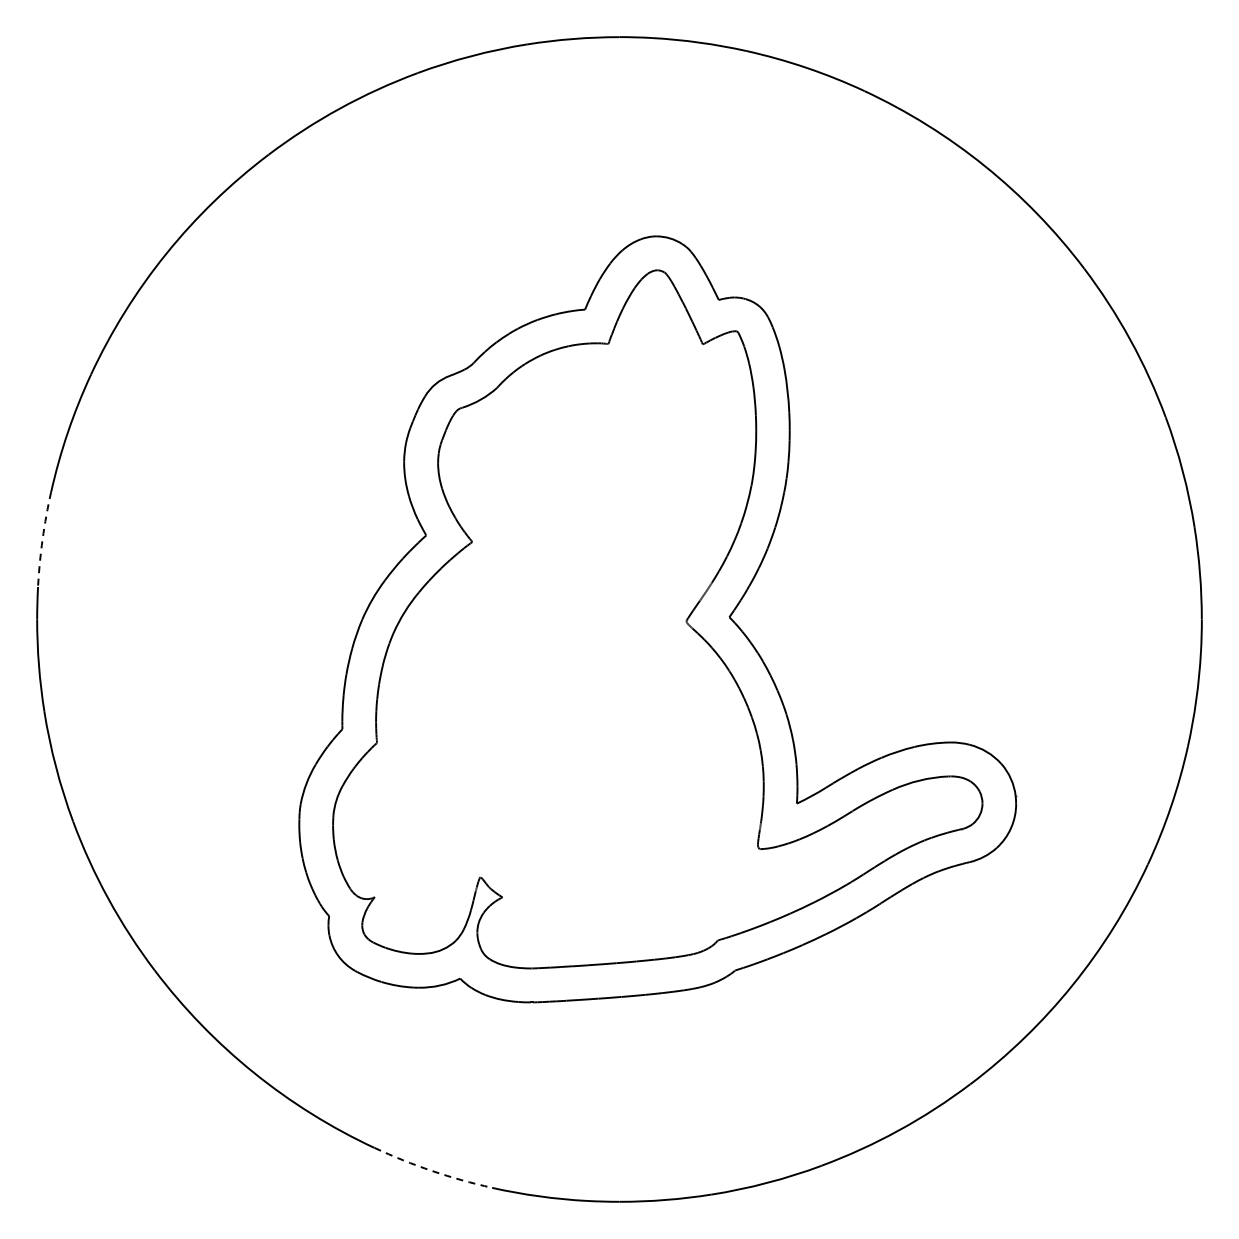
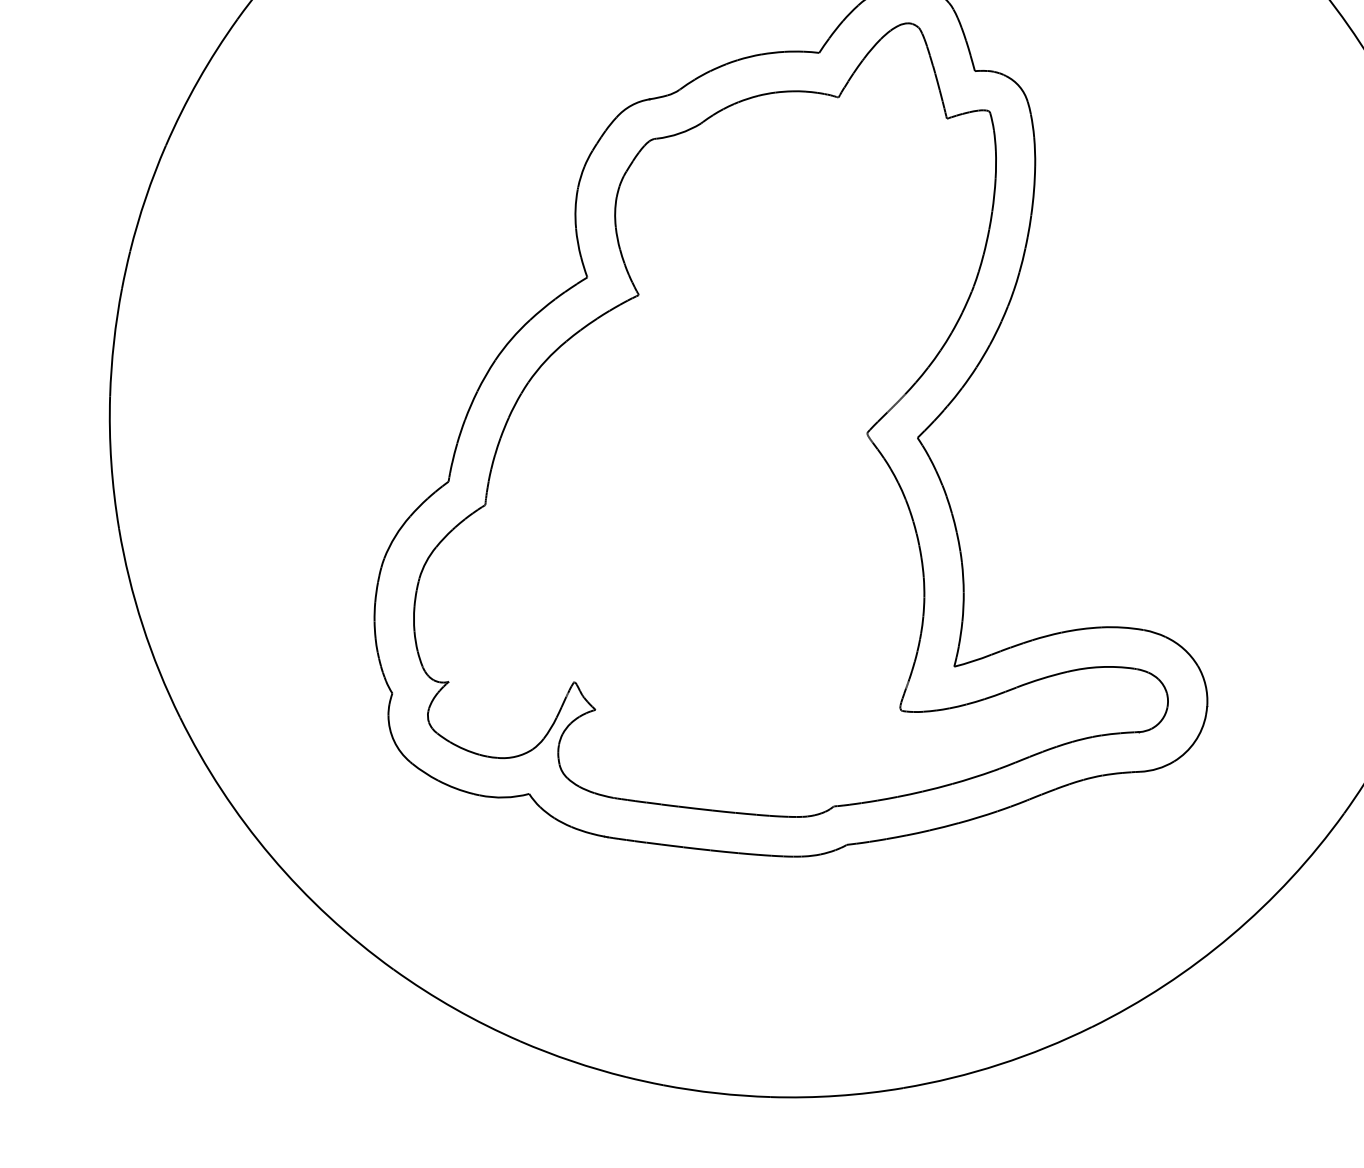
arc: (42, 539) -> (145, 198), dashed -> solid
arc: (432, 1171) -> (455, 1009), dashed -> solid

